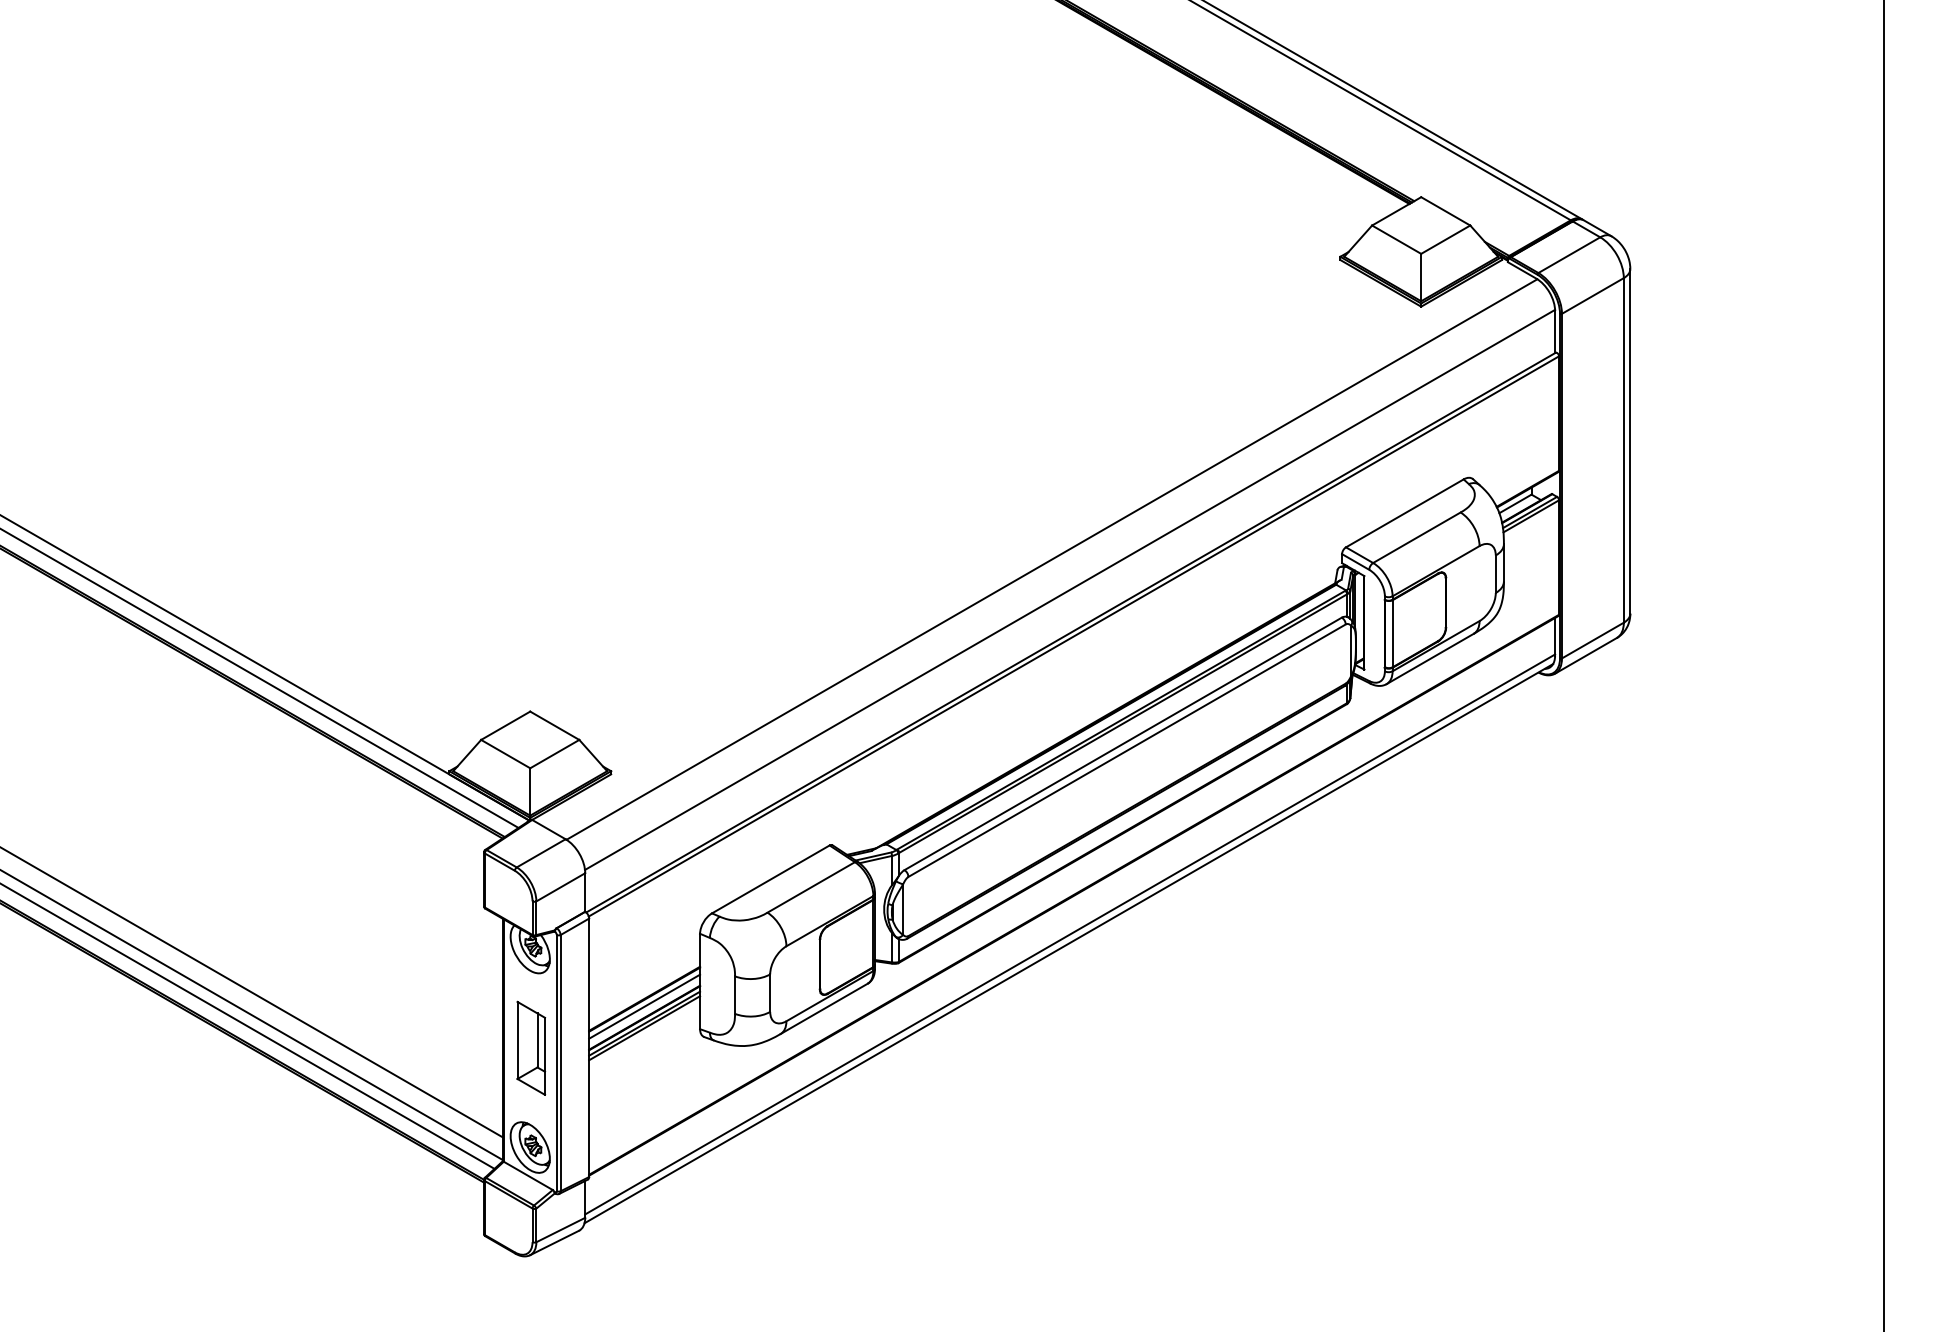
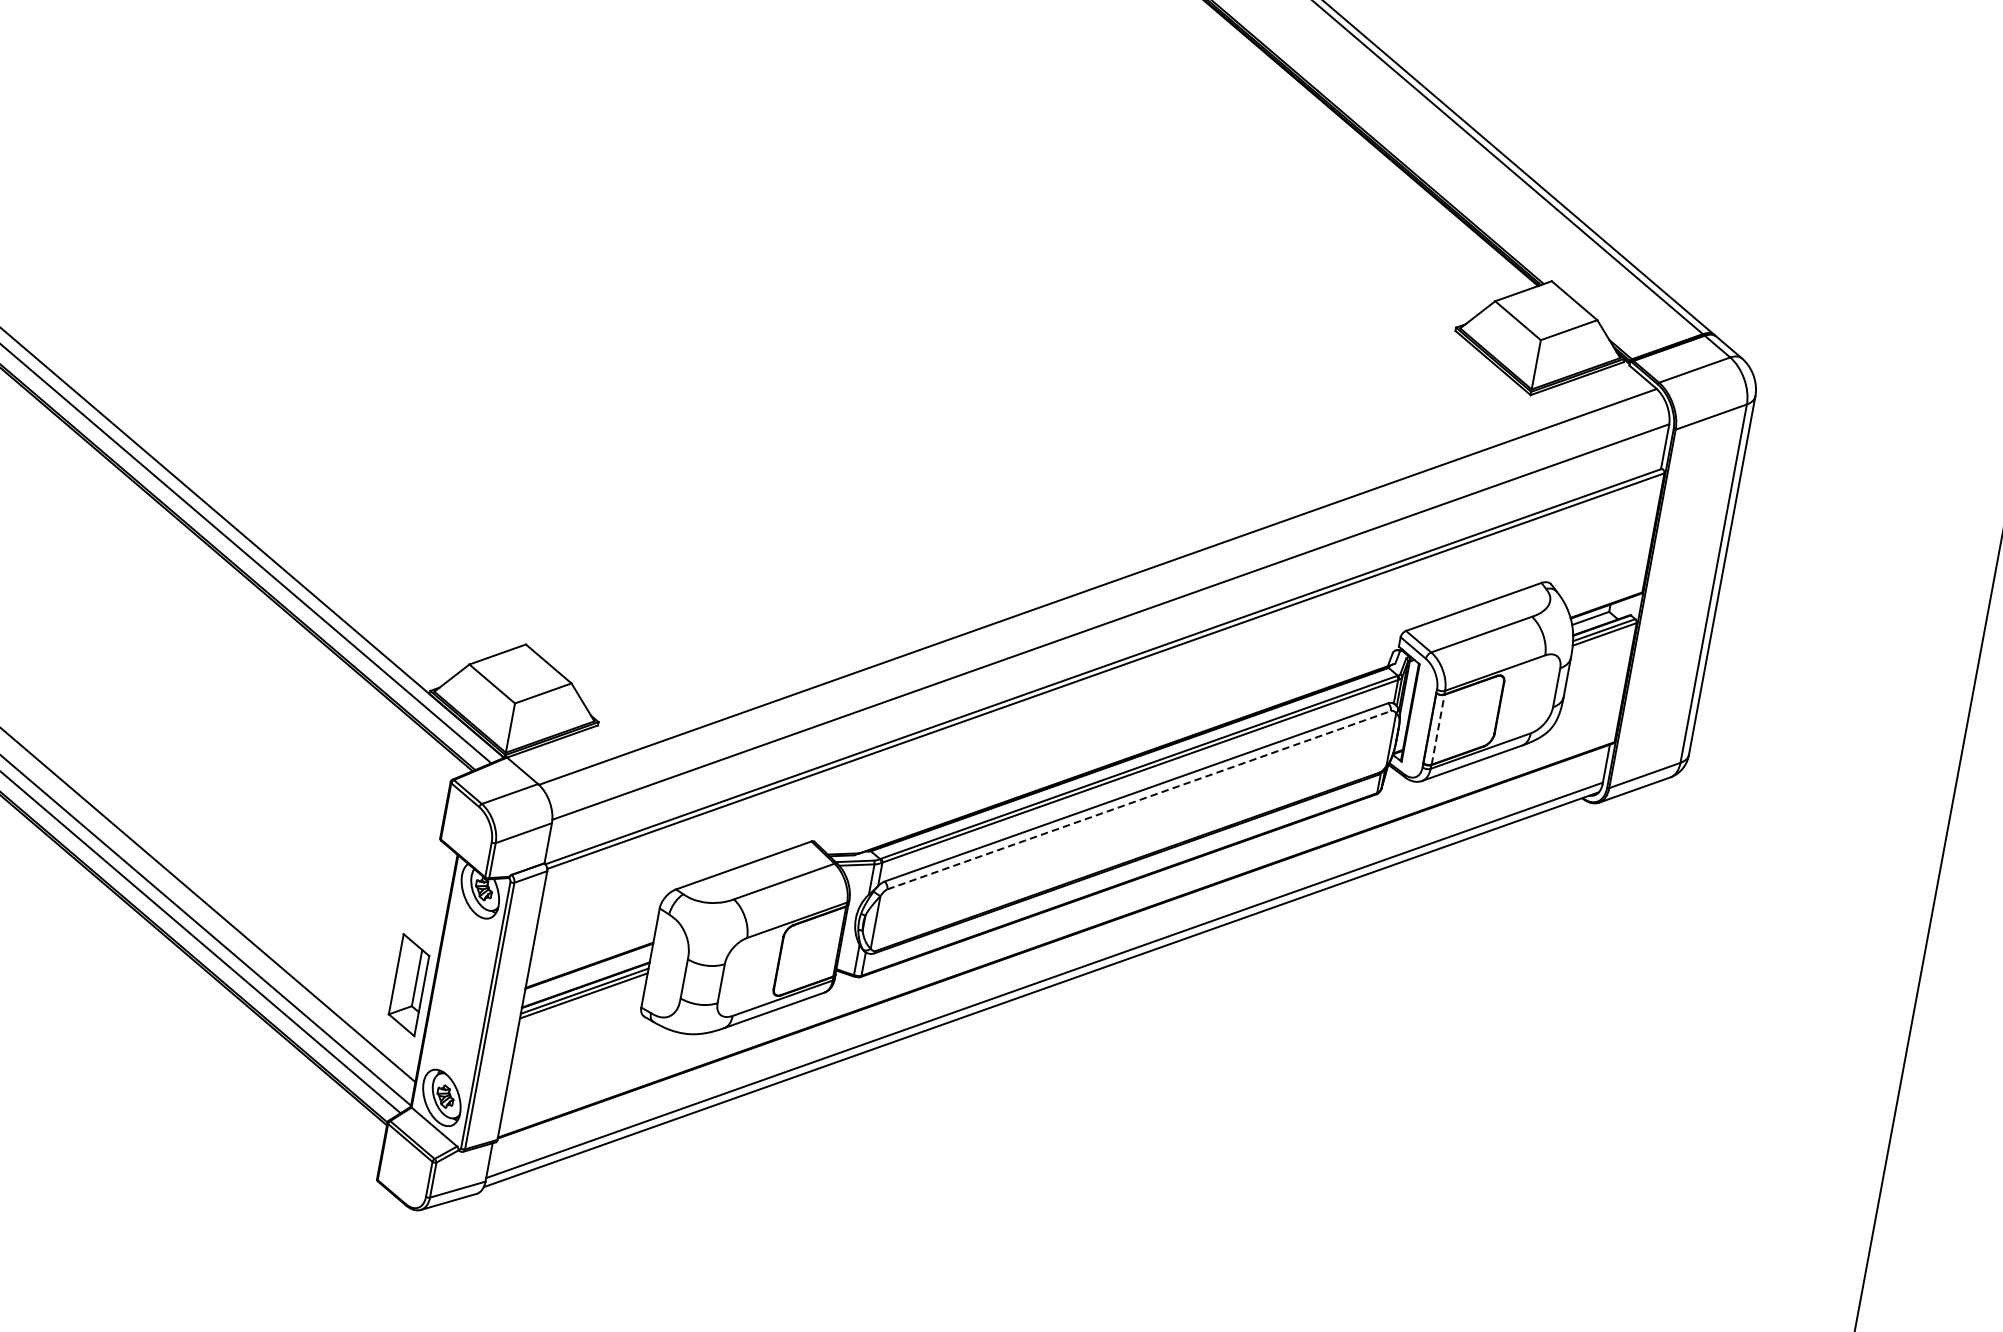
line: (1392, 633) -> (1437, 729), solid -> dashed
line: (1127, 750) -> (1139, 800), solid -> dashed
line: (644, 1006) -> (587, 973), removed
part: (531, 1047) -> (409, 984), moved

